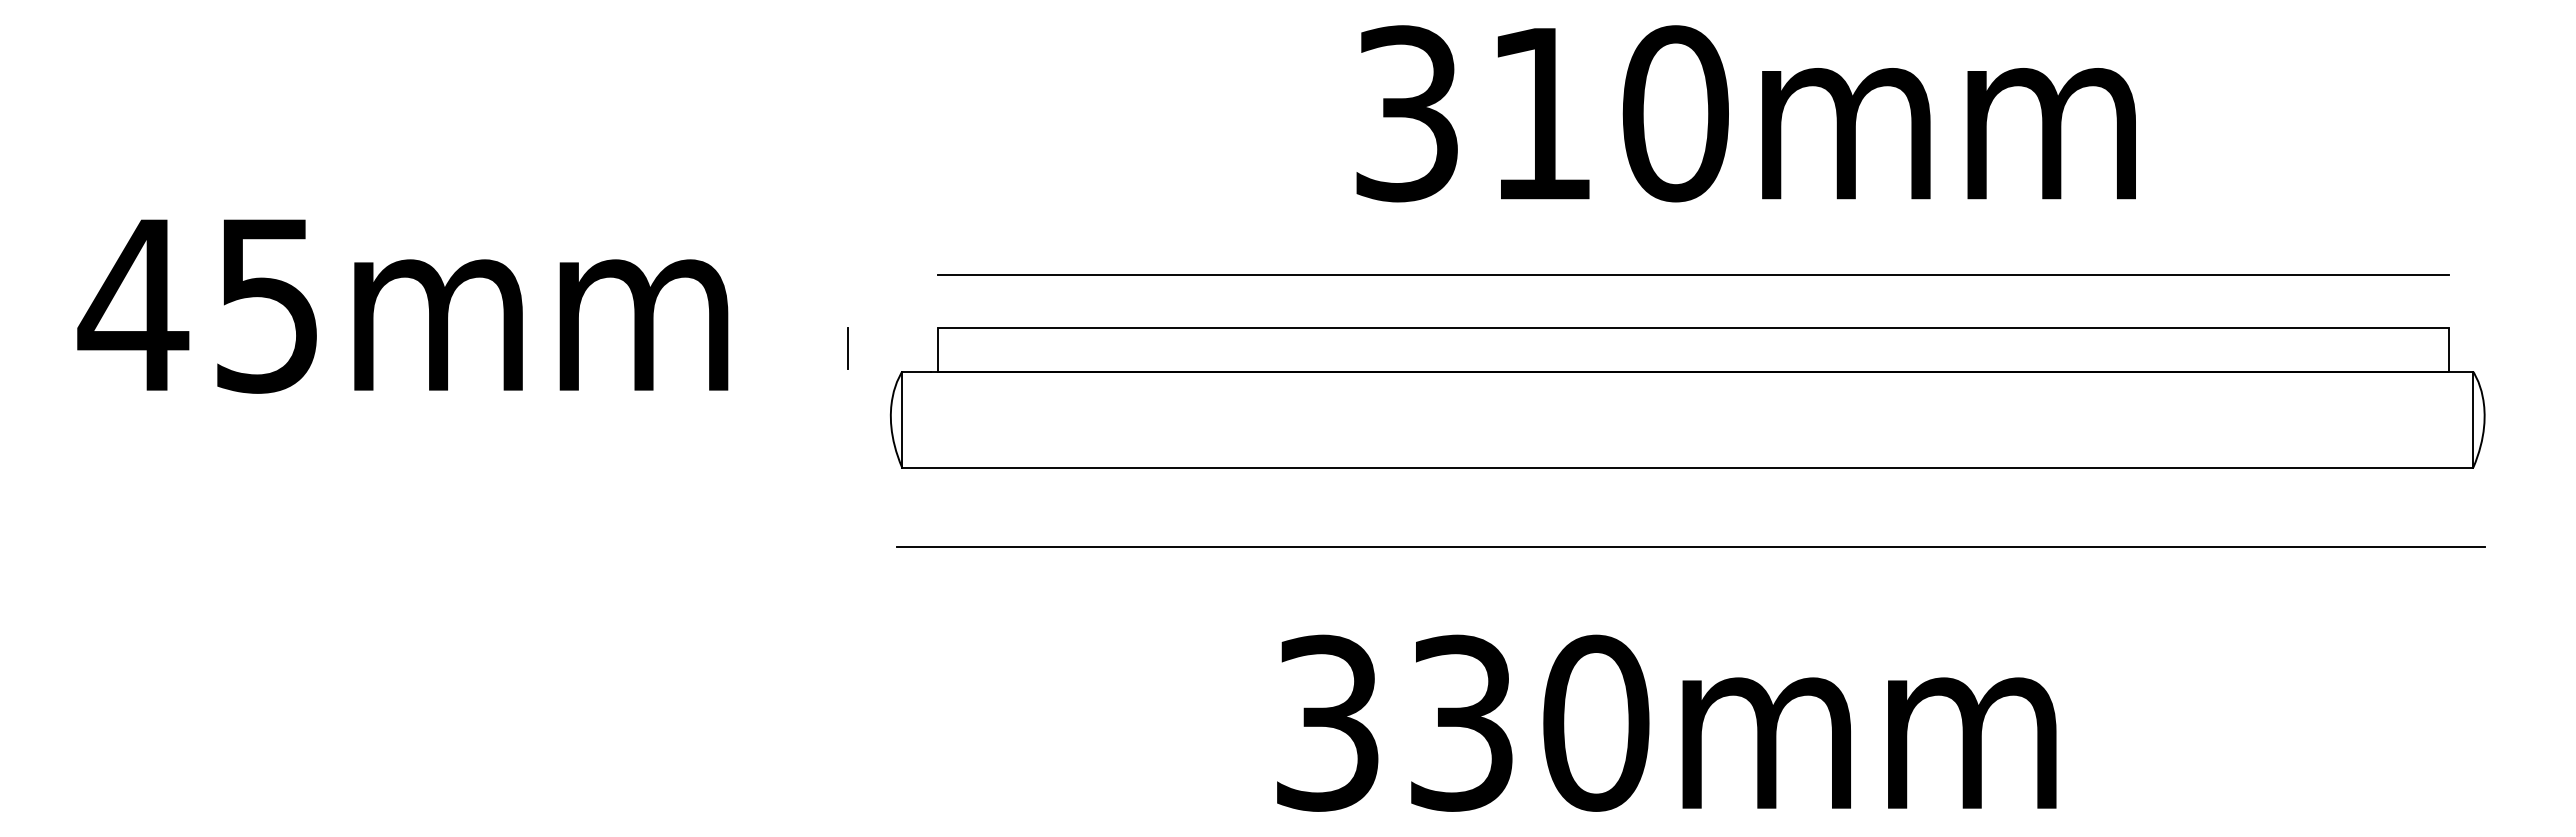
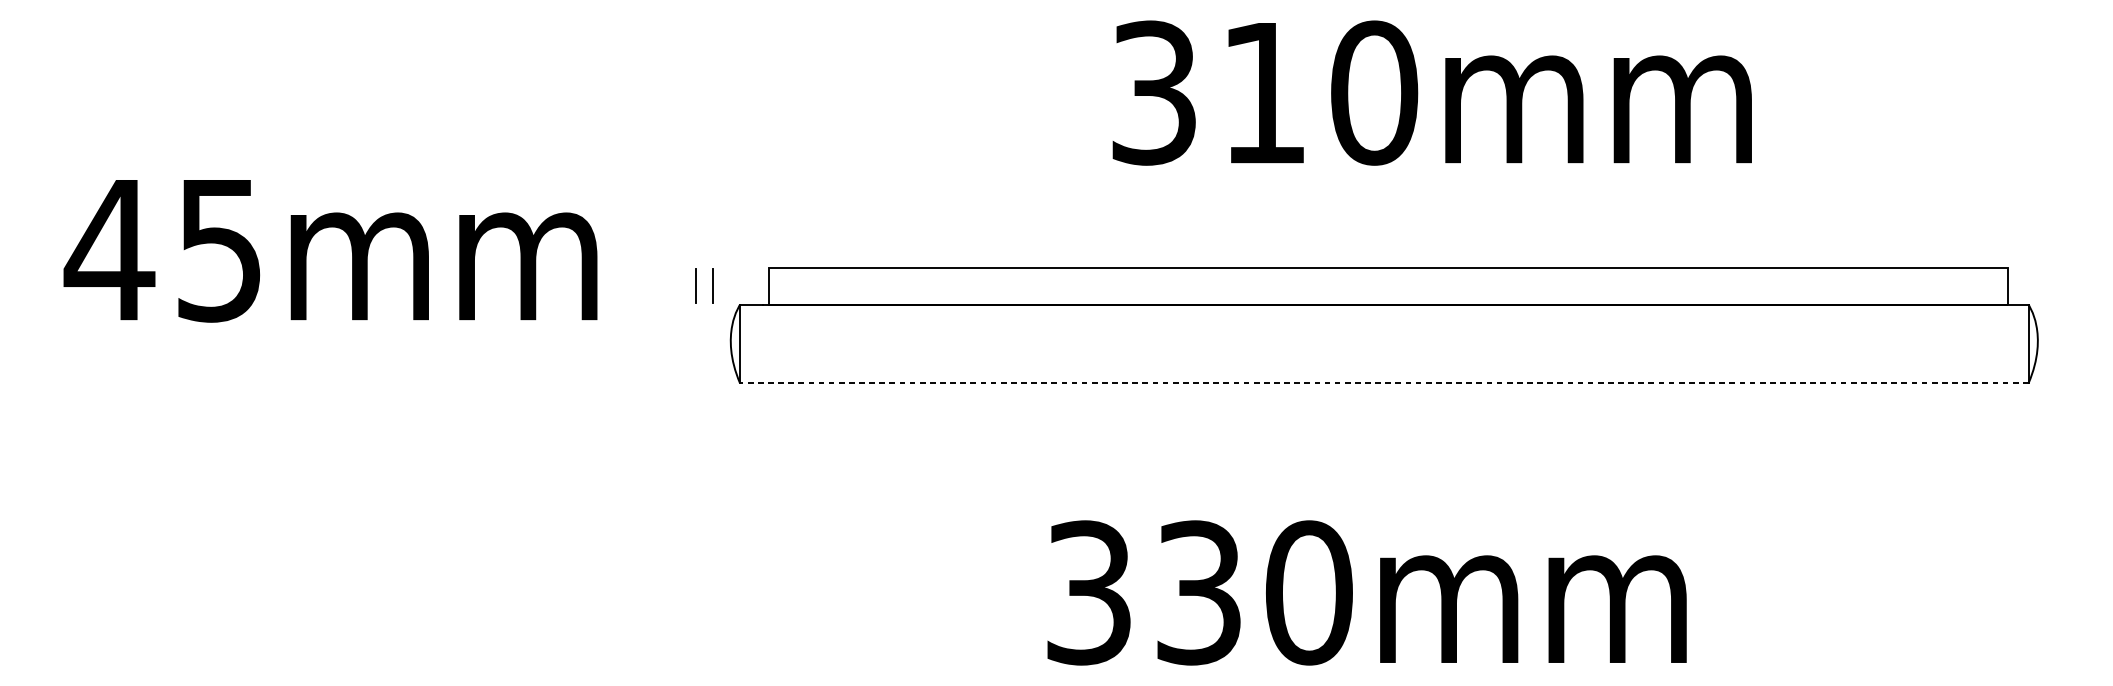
line: (1692, 274) -> (1388, 224), removed
line: (868, 348) -> (712, 285), added
line: (1687, 467) -> (1384, 383), solid -> dashed
line: (1690, 546) -> (1386, 447), removed

